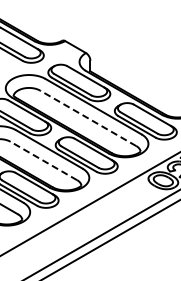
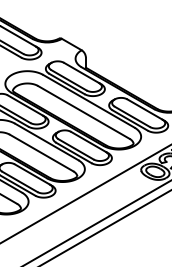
line: (87, 118) -> (83, 112), dashed -> solid
line: (43, 160) -> (41, 152), dashed -> solid

